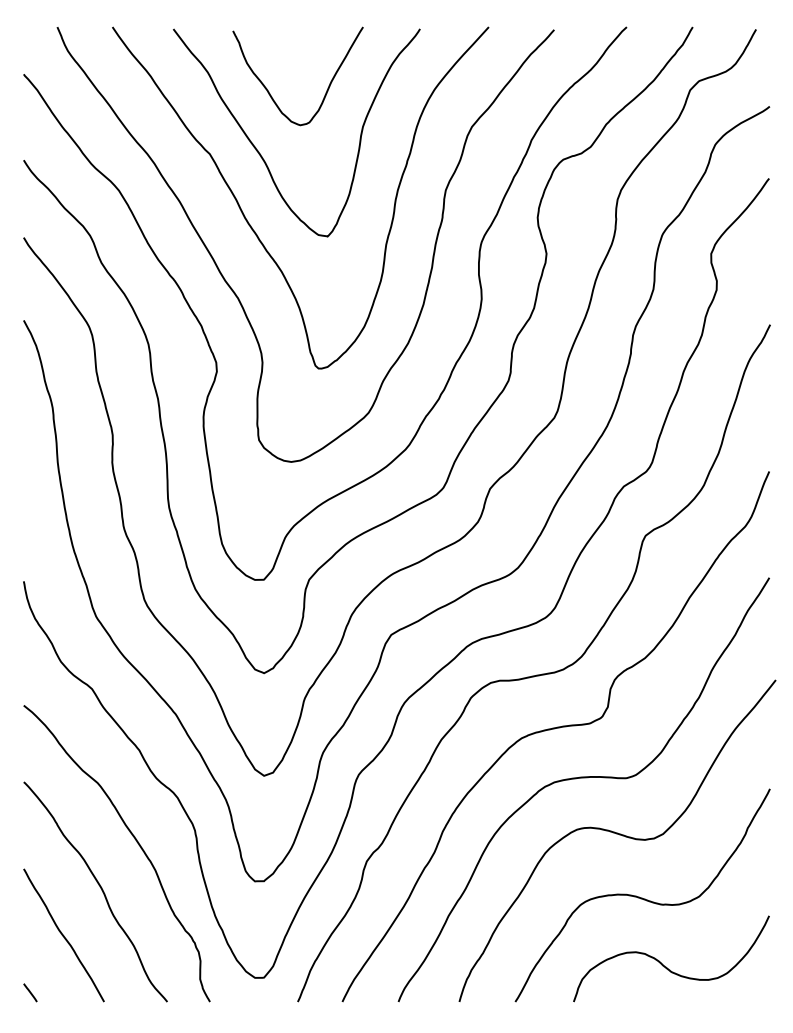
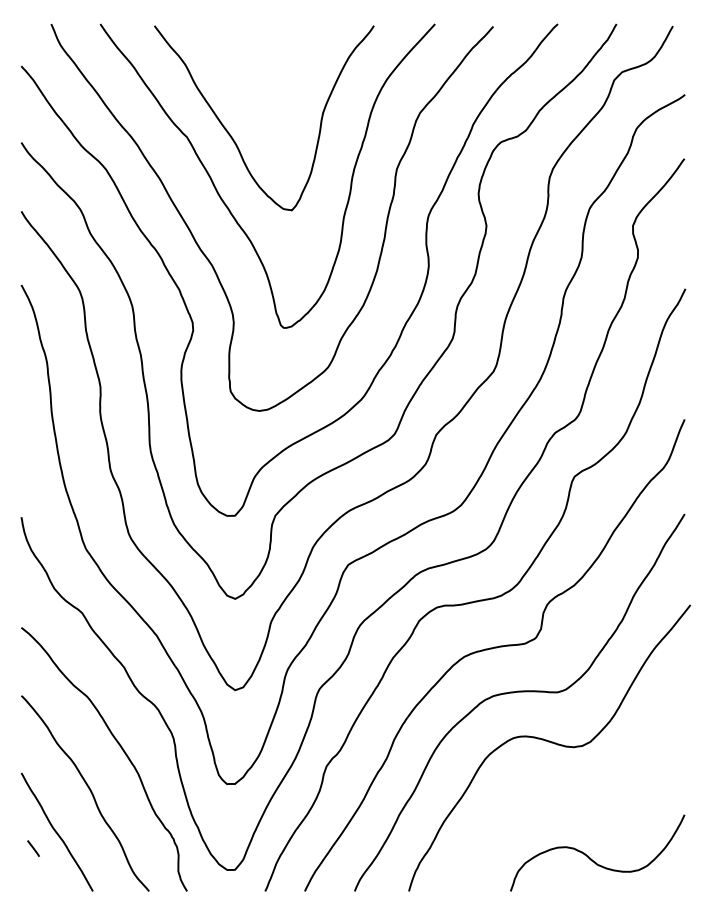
curve: (269, 91) -> (240, 81), removed
curve: (642, 897) -> (571, 798), removed
line: (30, 992) -> (33, 848), moved

